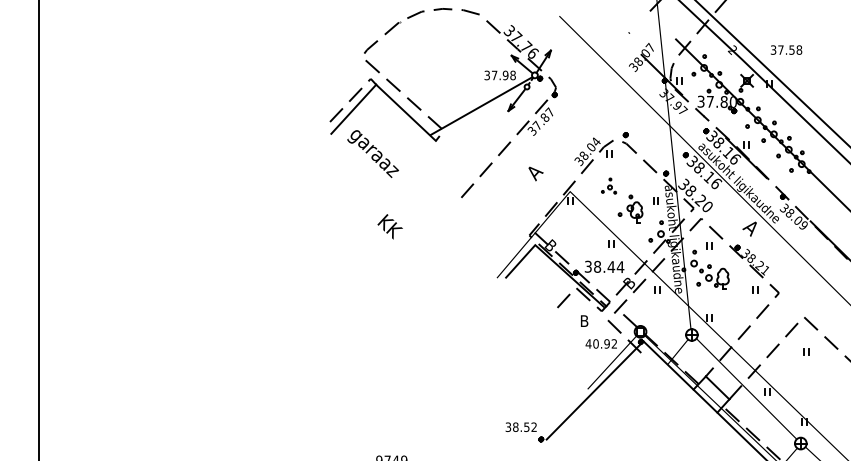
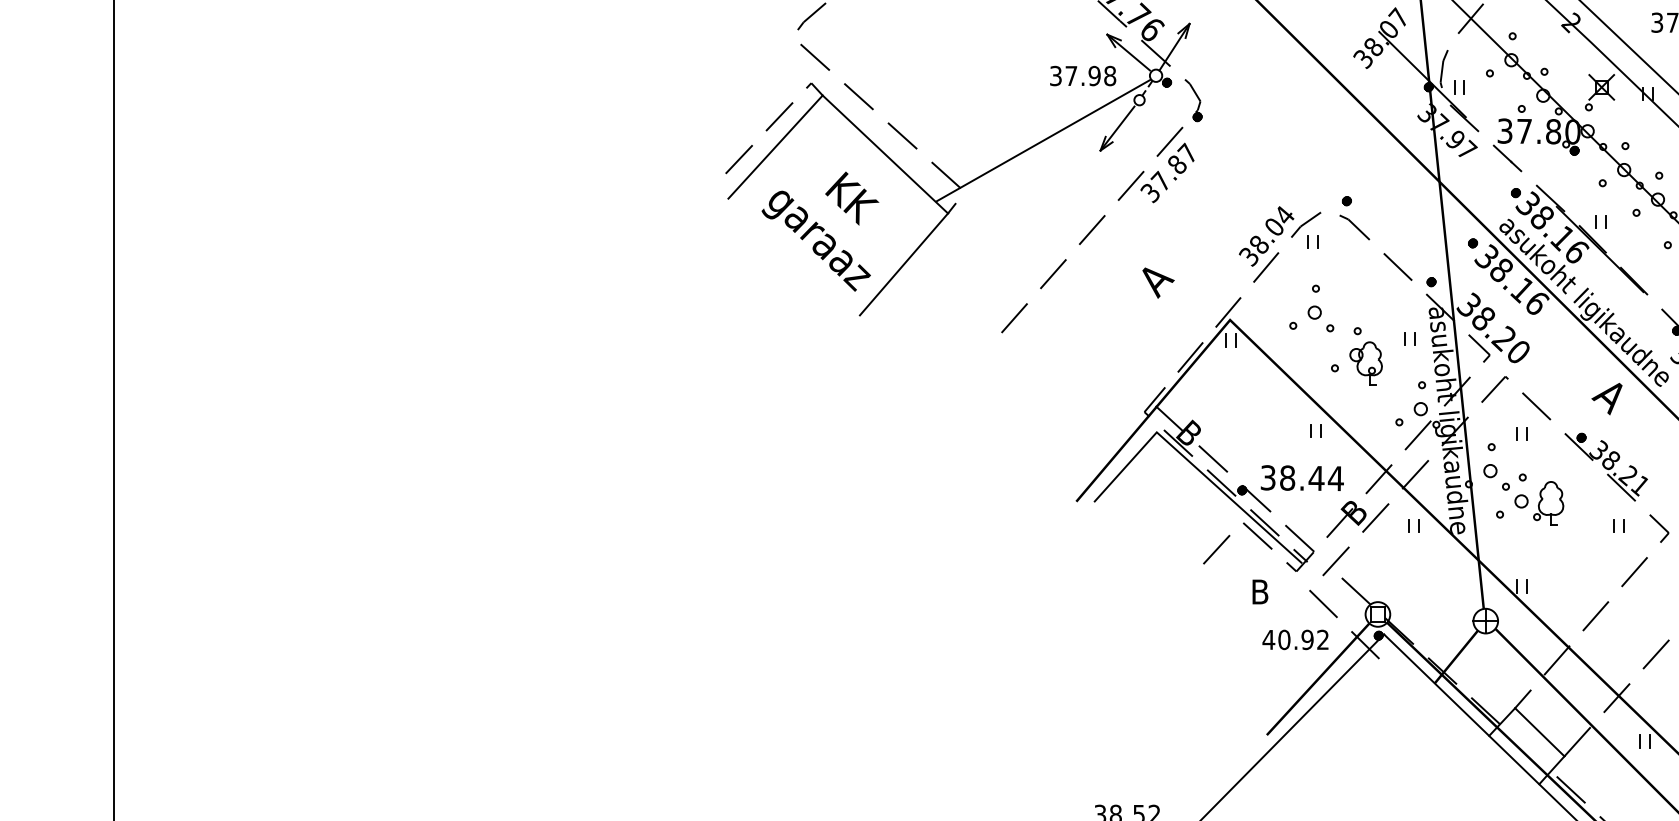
line: (414, 164) -> (903, 263), added
part: (608, 185) -> (1310, 307), size x1.43
text: (389, 226) -> (850, 197), moved

